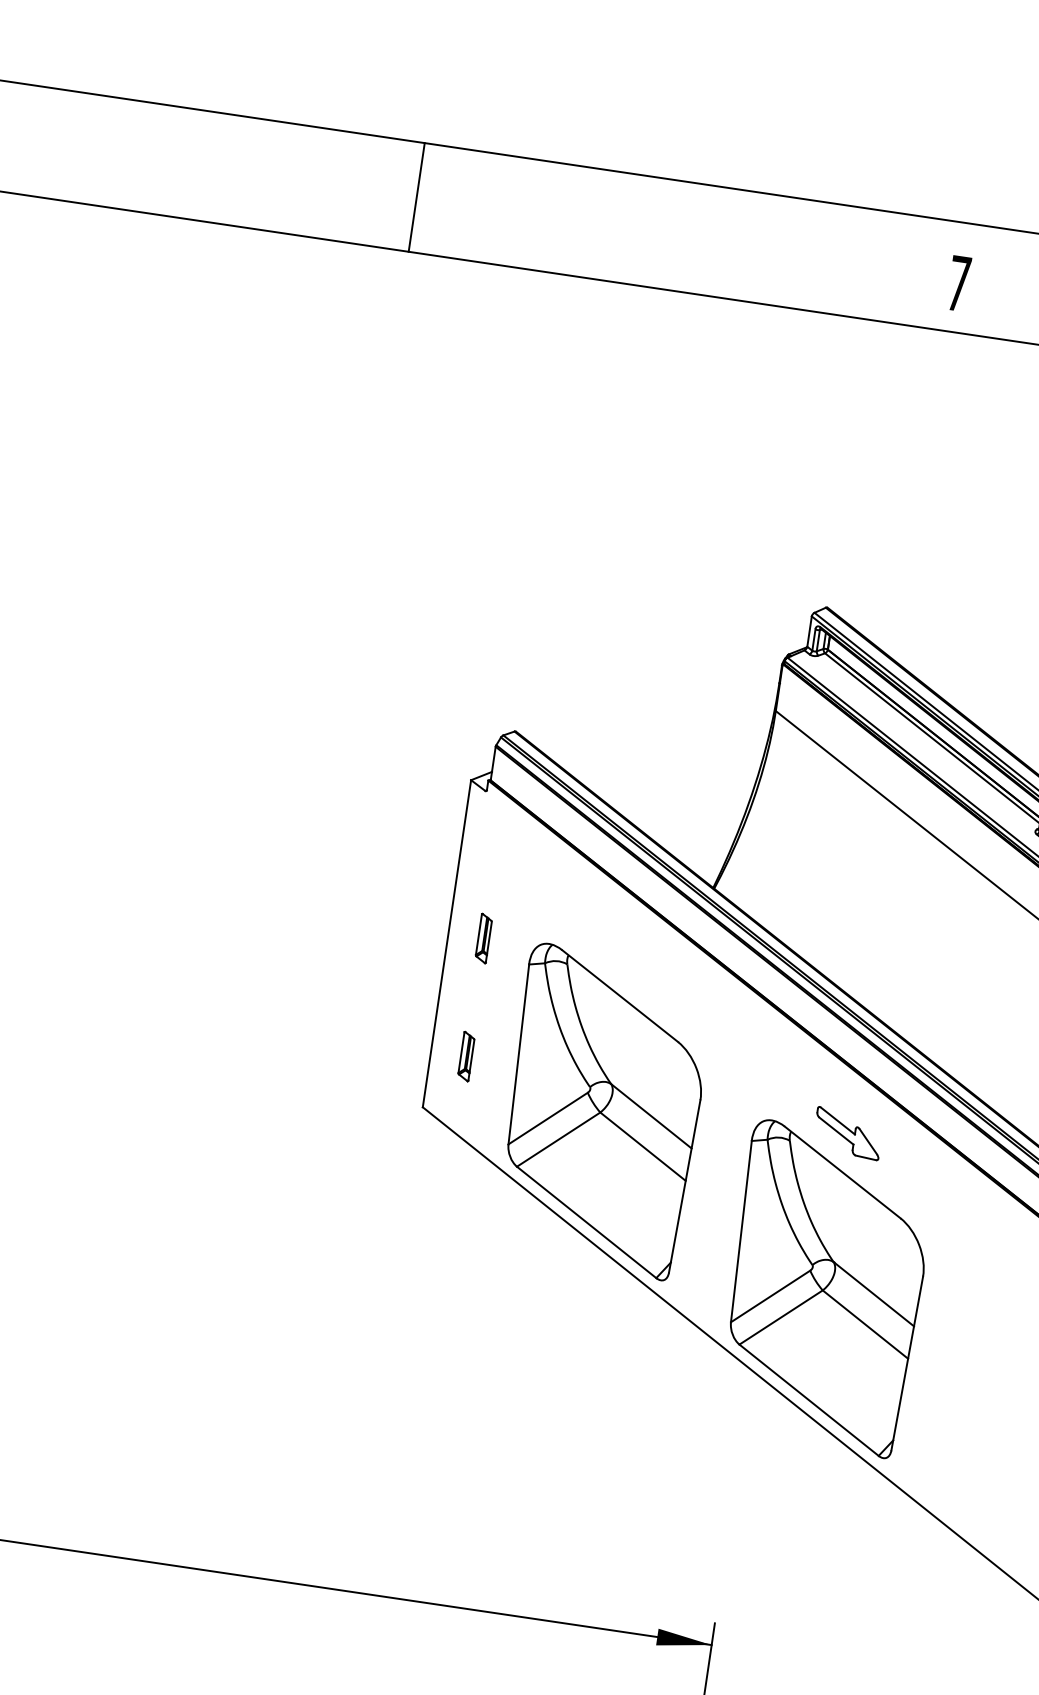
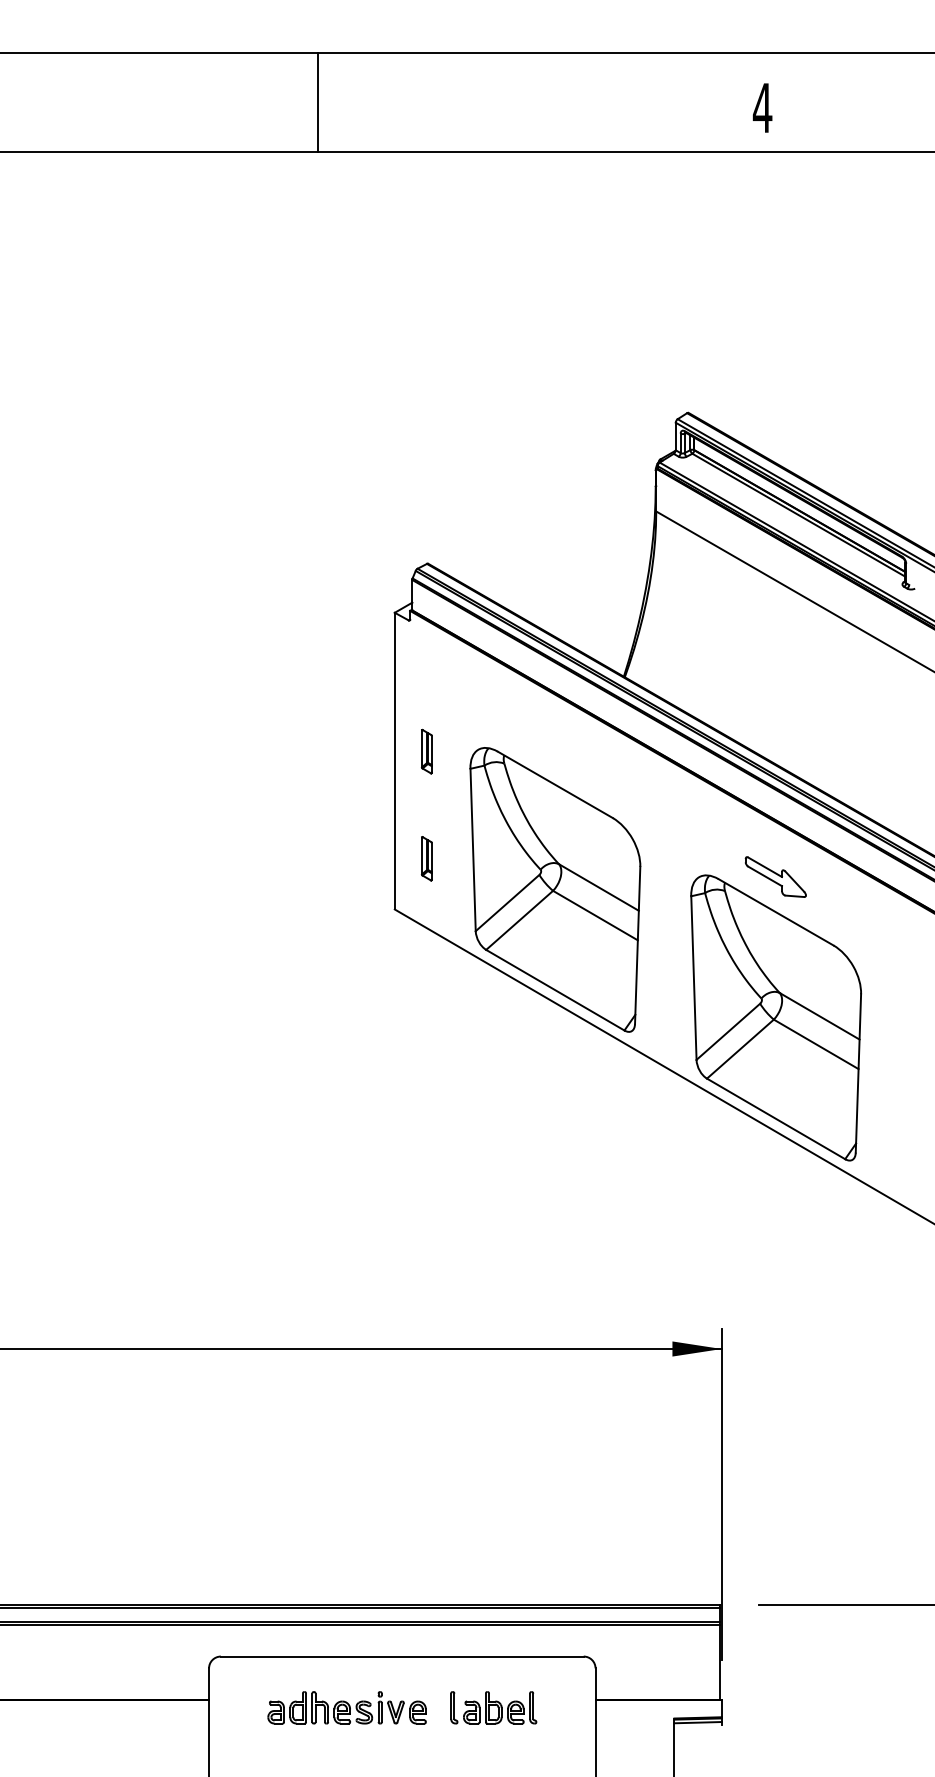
line: (417, 197) -> (318, 102), moved
text: (958, 283) -> (762, 107), 7 -> 4

